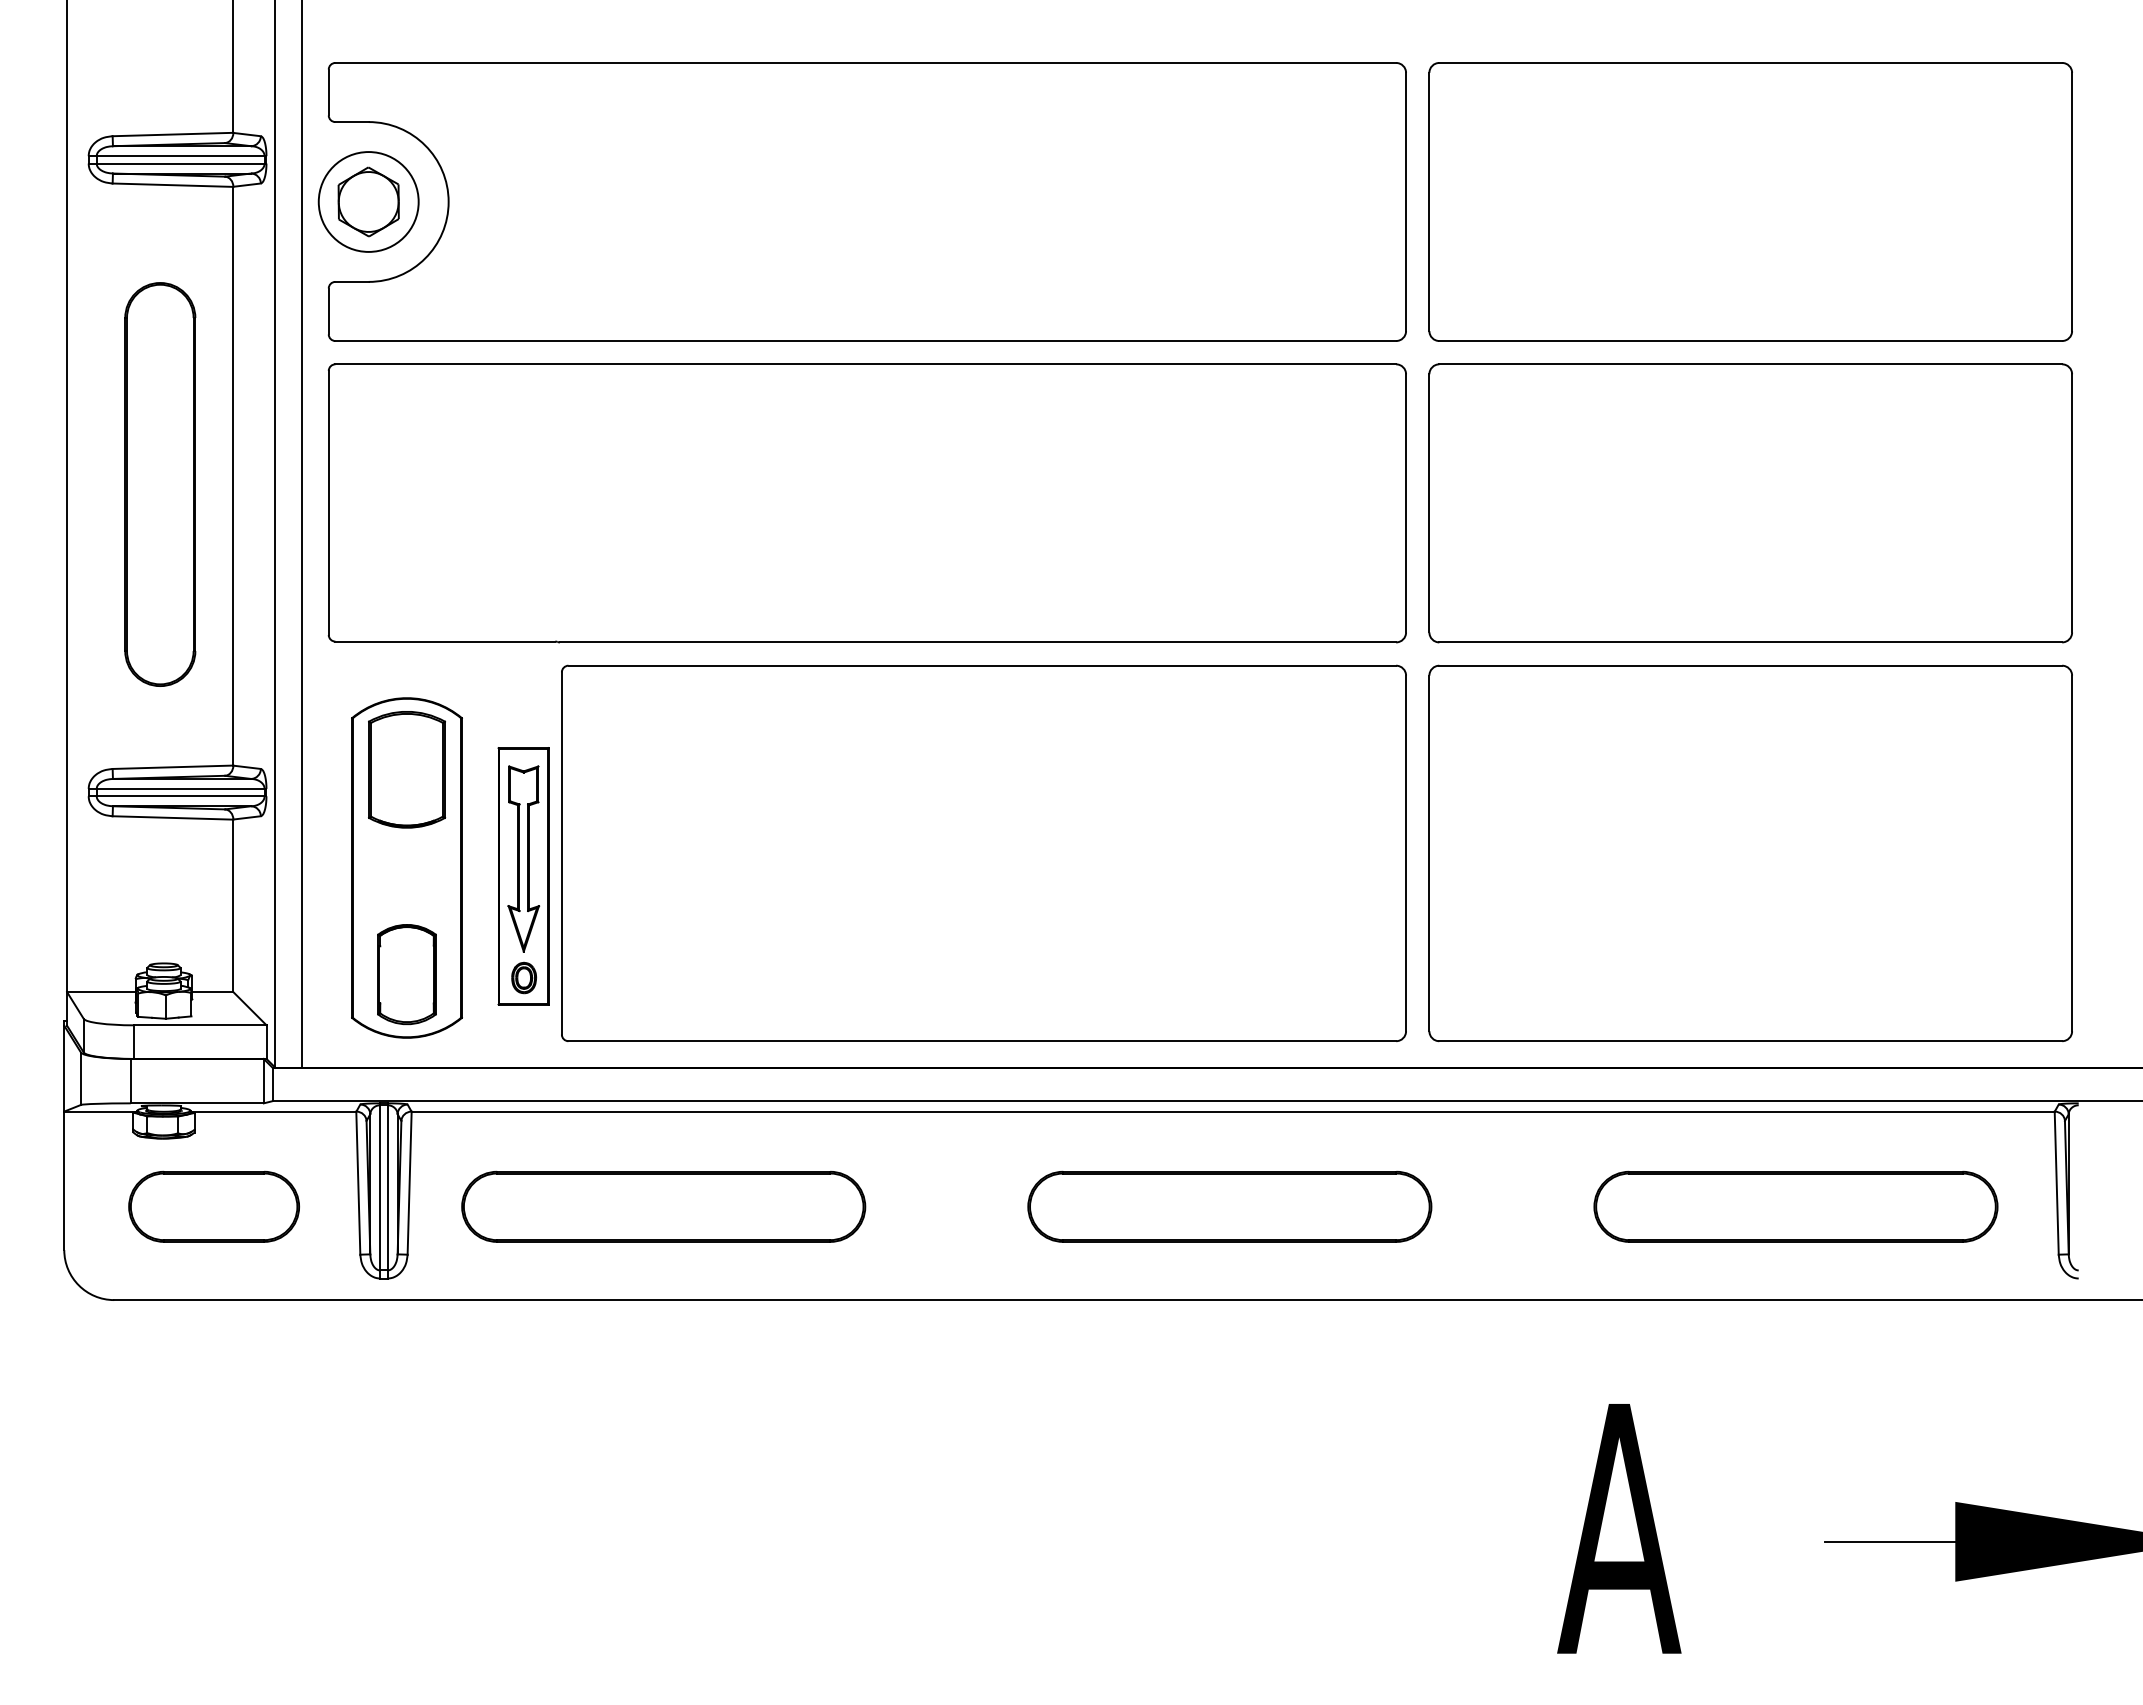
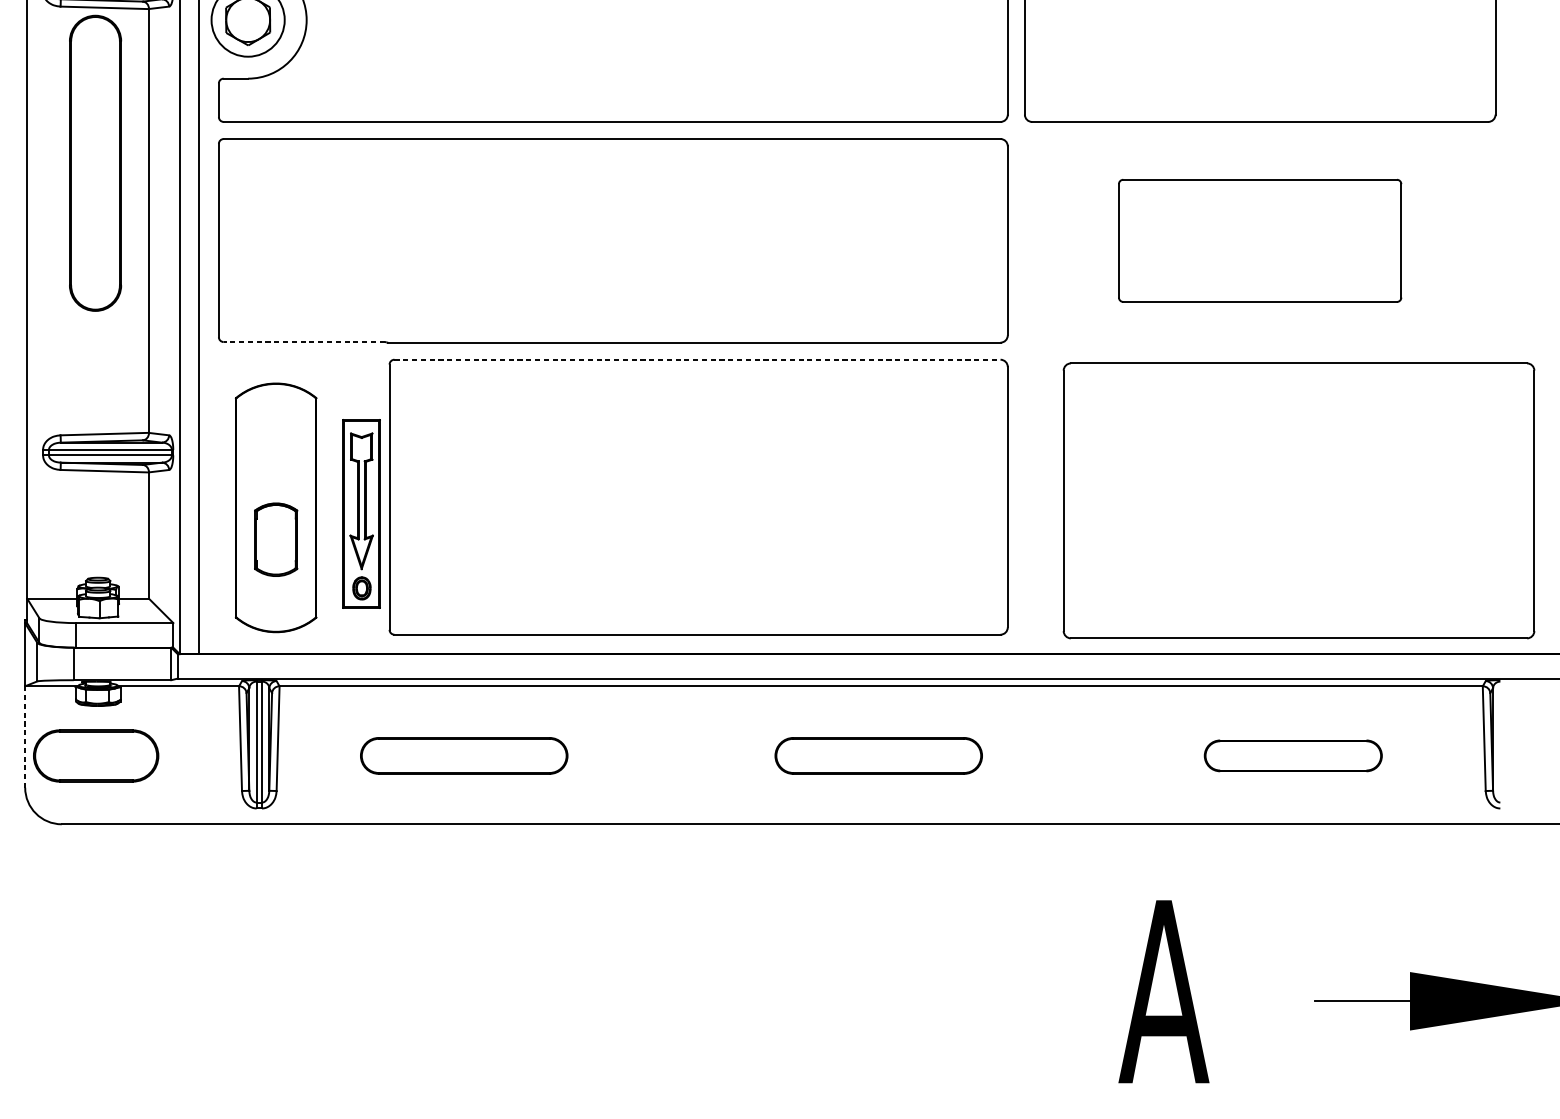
part: (160, 484) -> (95, 163), moved
part: (1750, 503) -> (1260, 240), size x0.6
line: (445, 641) -> (304, 341), solid -> dashed
line: (982, 665) -> (697, 359), solid -> dashed
part: (407, 769) -> (276, 435), removed
part: (1750, 853) -> (1298, 500), moved
part: (406, 974) -> (275, 539), moved
line: (64, 1181) -> (25, 737), solid -> dashed
part: (213, 1206) -> (95, 755), moved
part: (663, 1206) -> (464, 755), size x0.7
part: (1229, 1206) -> (878, 755), size x0.7
part: (1795, 1206) -> (1292, 755), size x0.6

